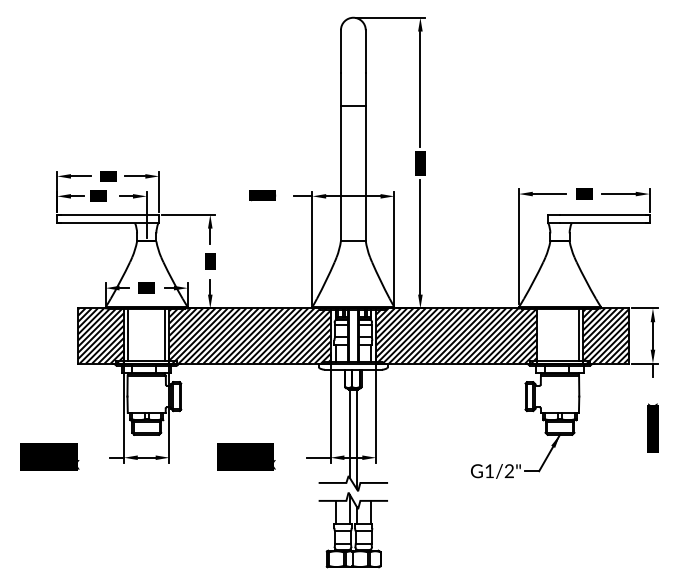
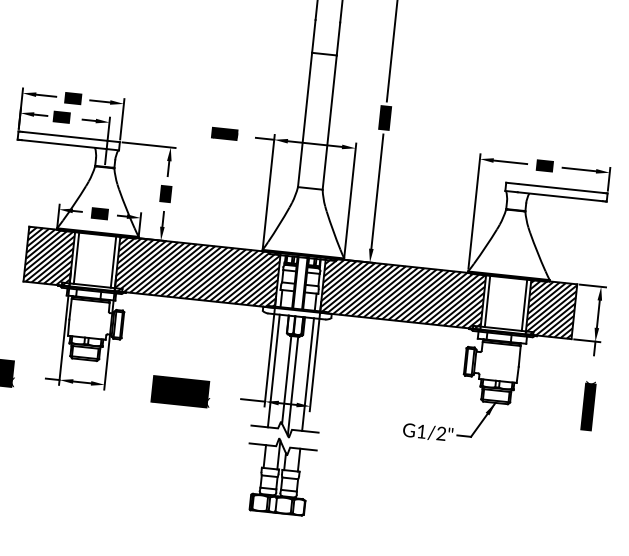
line: (541, 334) -> (487, 301), added
line: (336, 425) -> (274, 370), added
line: (370, 425) -> (308, 373), added

